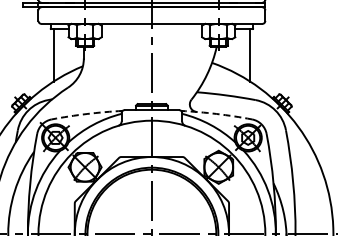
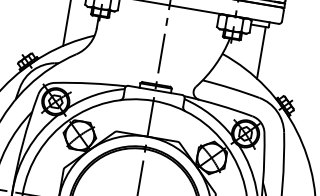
arc: (87, 114) -> (91, 84), dashed -> solid
arc: (216, 114) -> (218, 105), dashed -> solid

